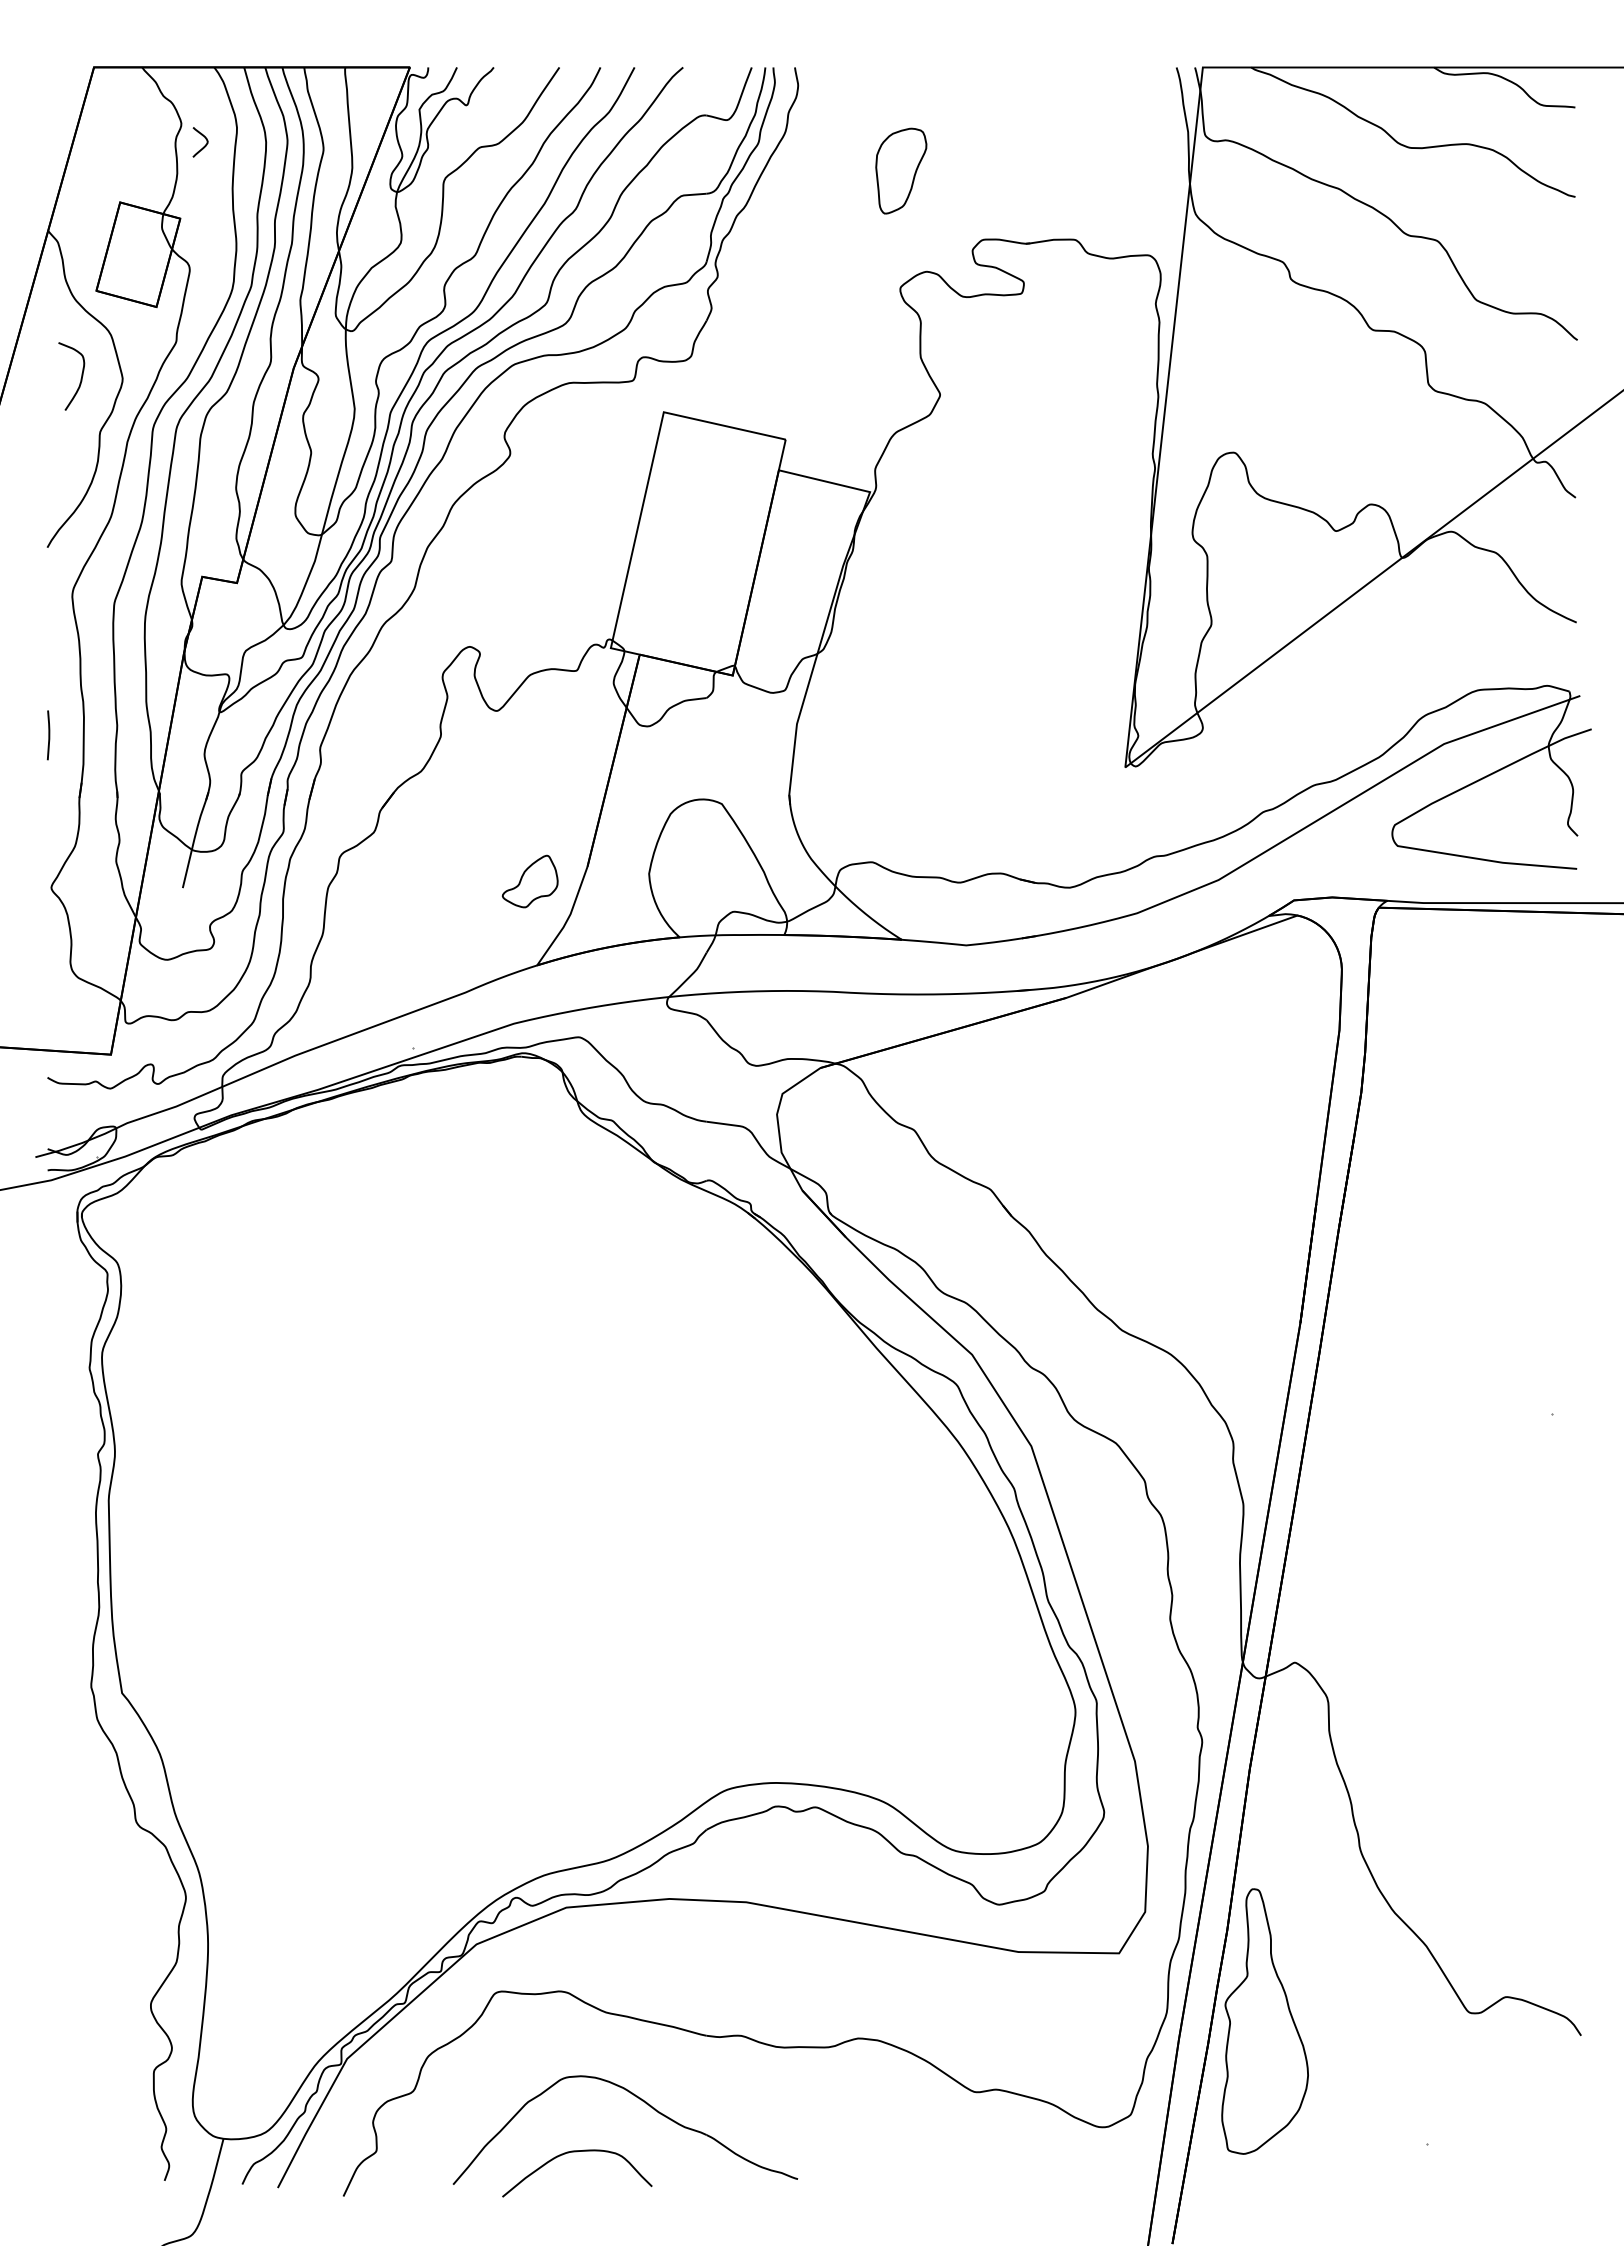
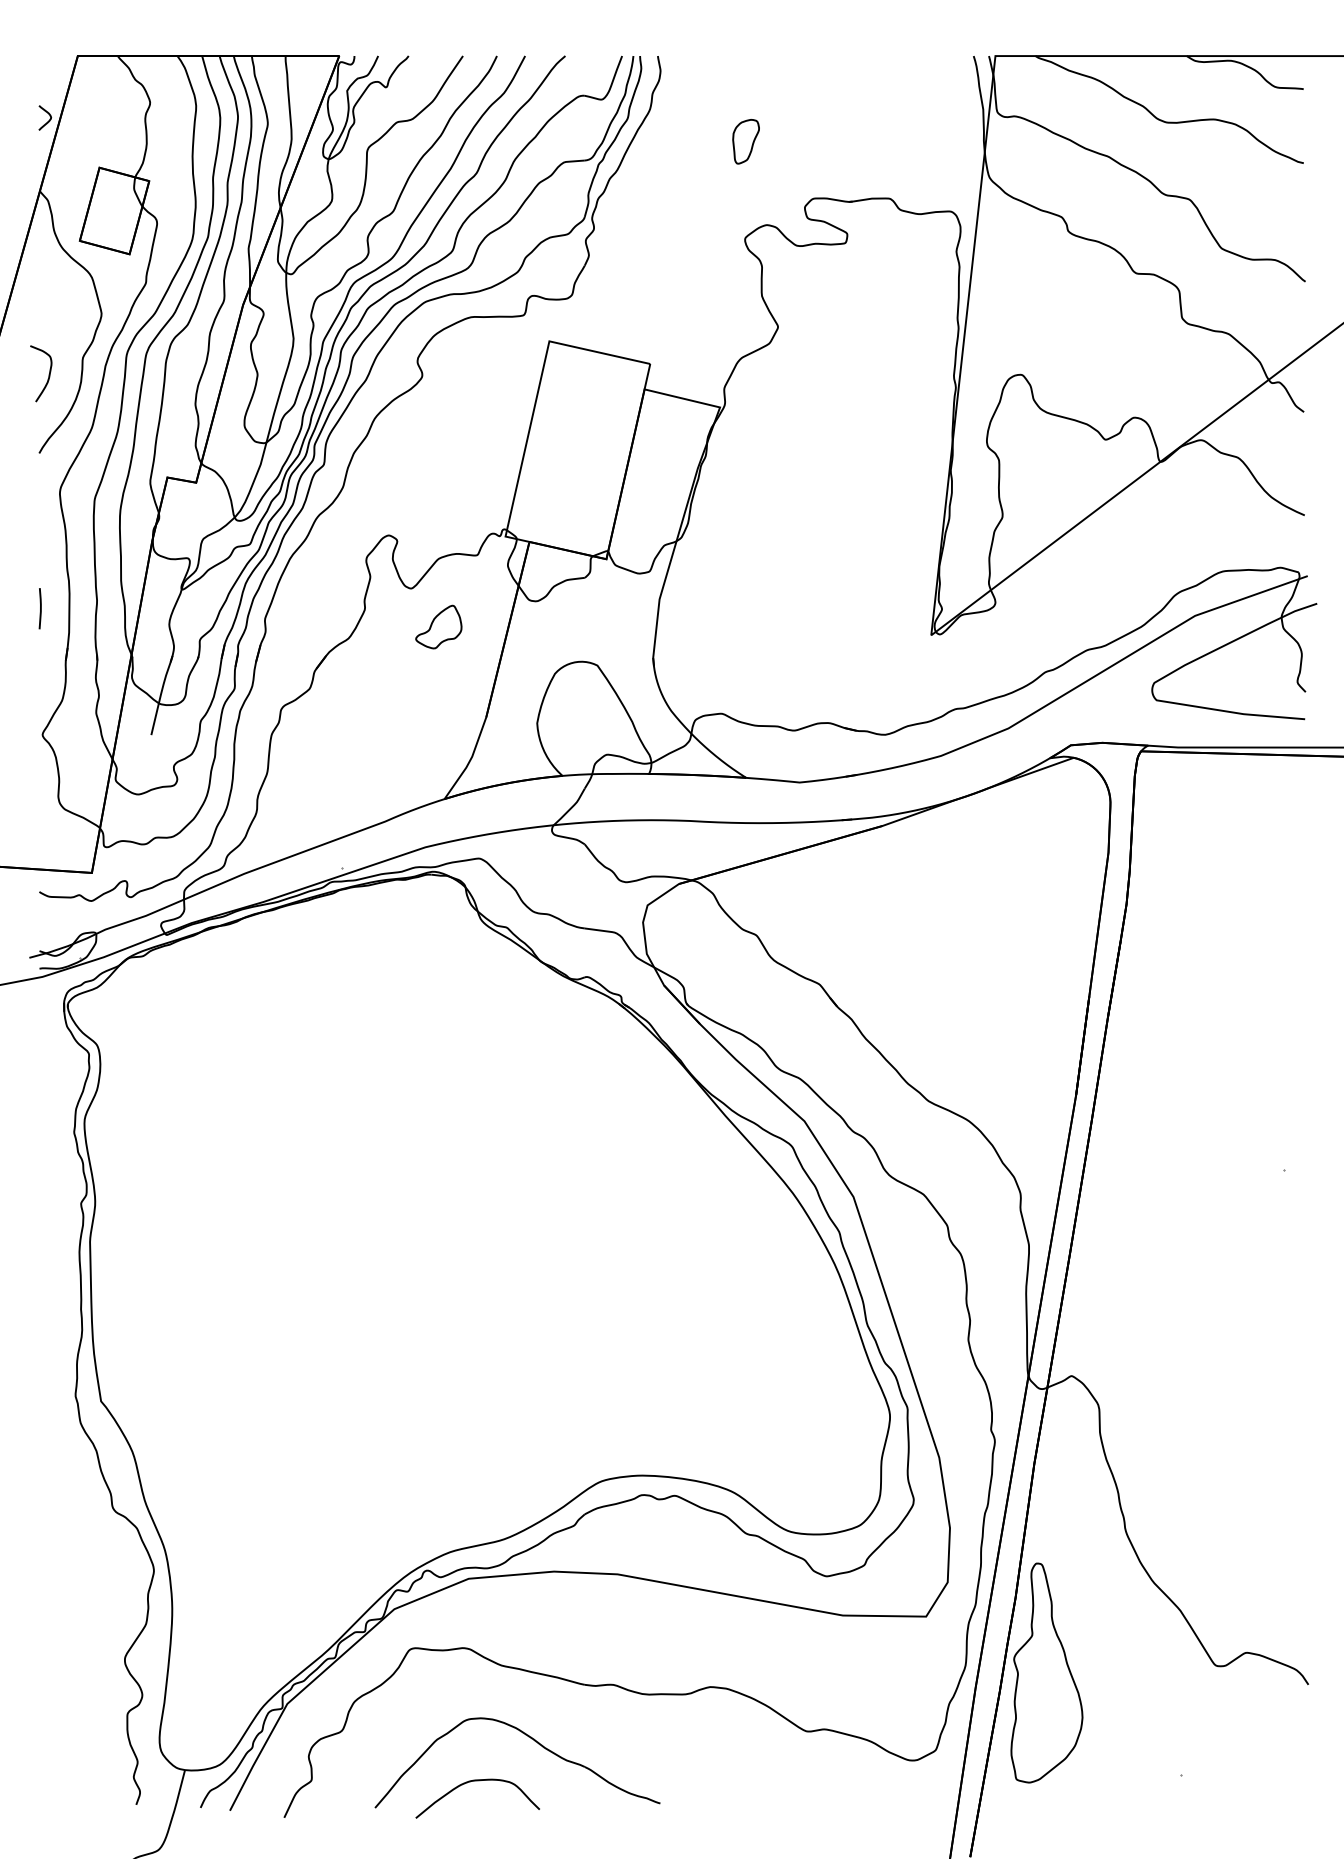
curve: (204, 145) -> (48, 120), moved
part: (901, 170) -> (746, 141), size x0.62
curve: (80, 378) -> (48, 375), moved
part: (529, 881) -> (438, 627), moved

